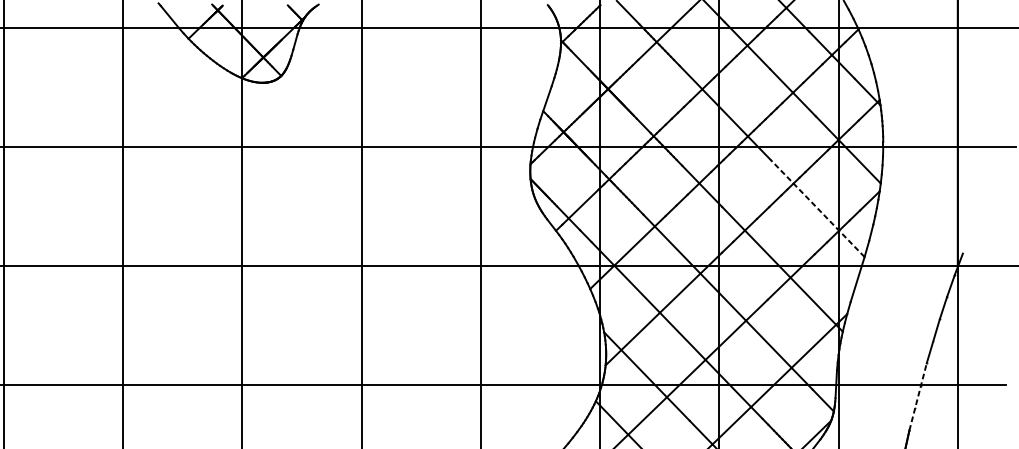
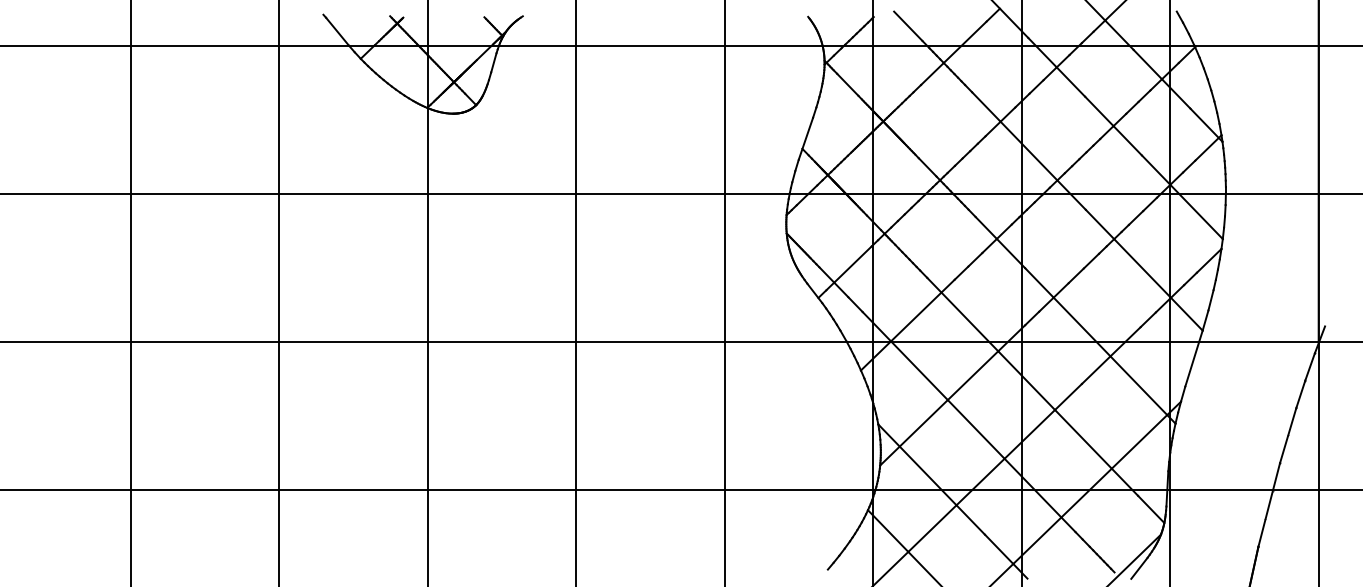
line: (817, 207) -> (1143, 269), dashed -> solid
line: (918, 396) -> (1269, 504), dashed -> solid

